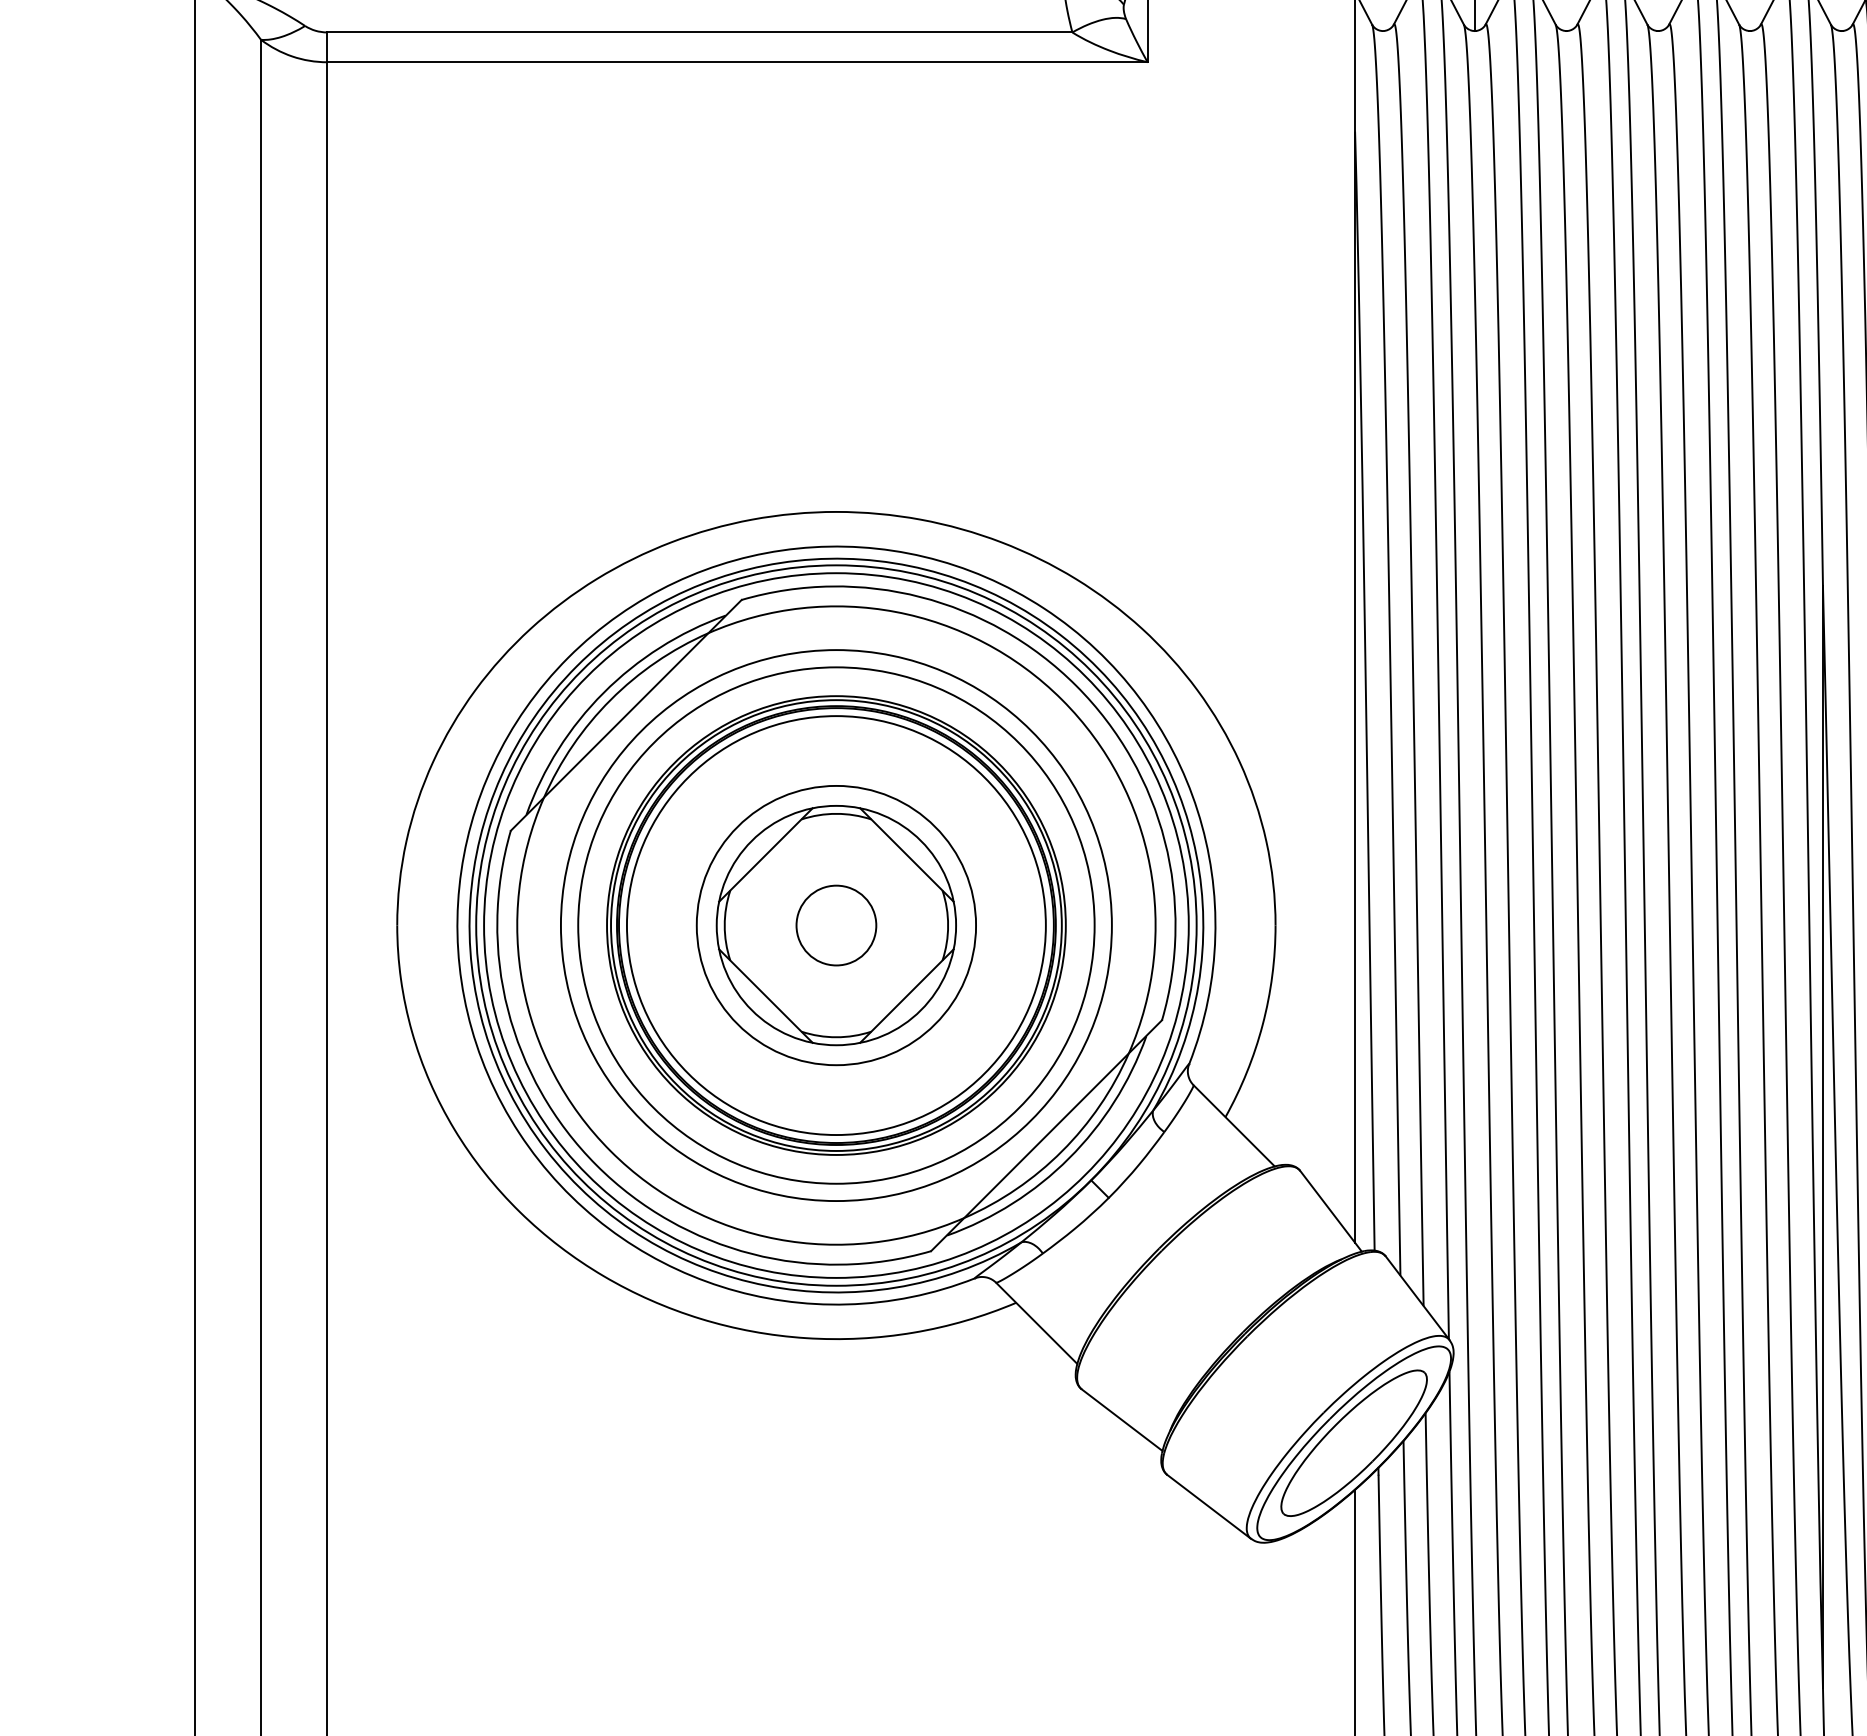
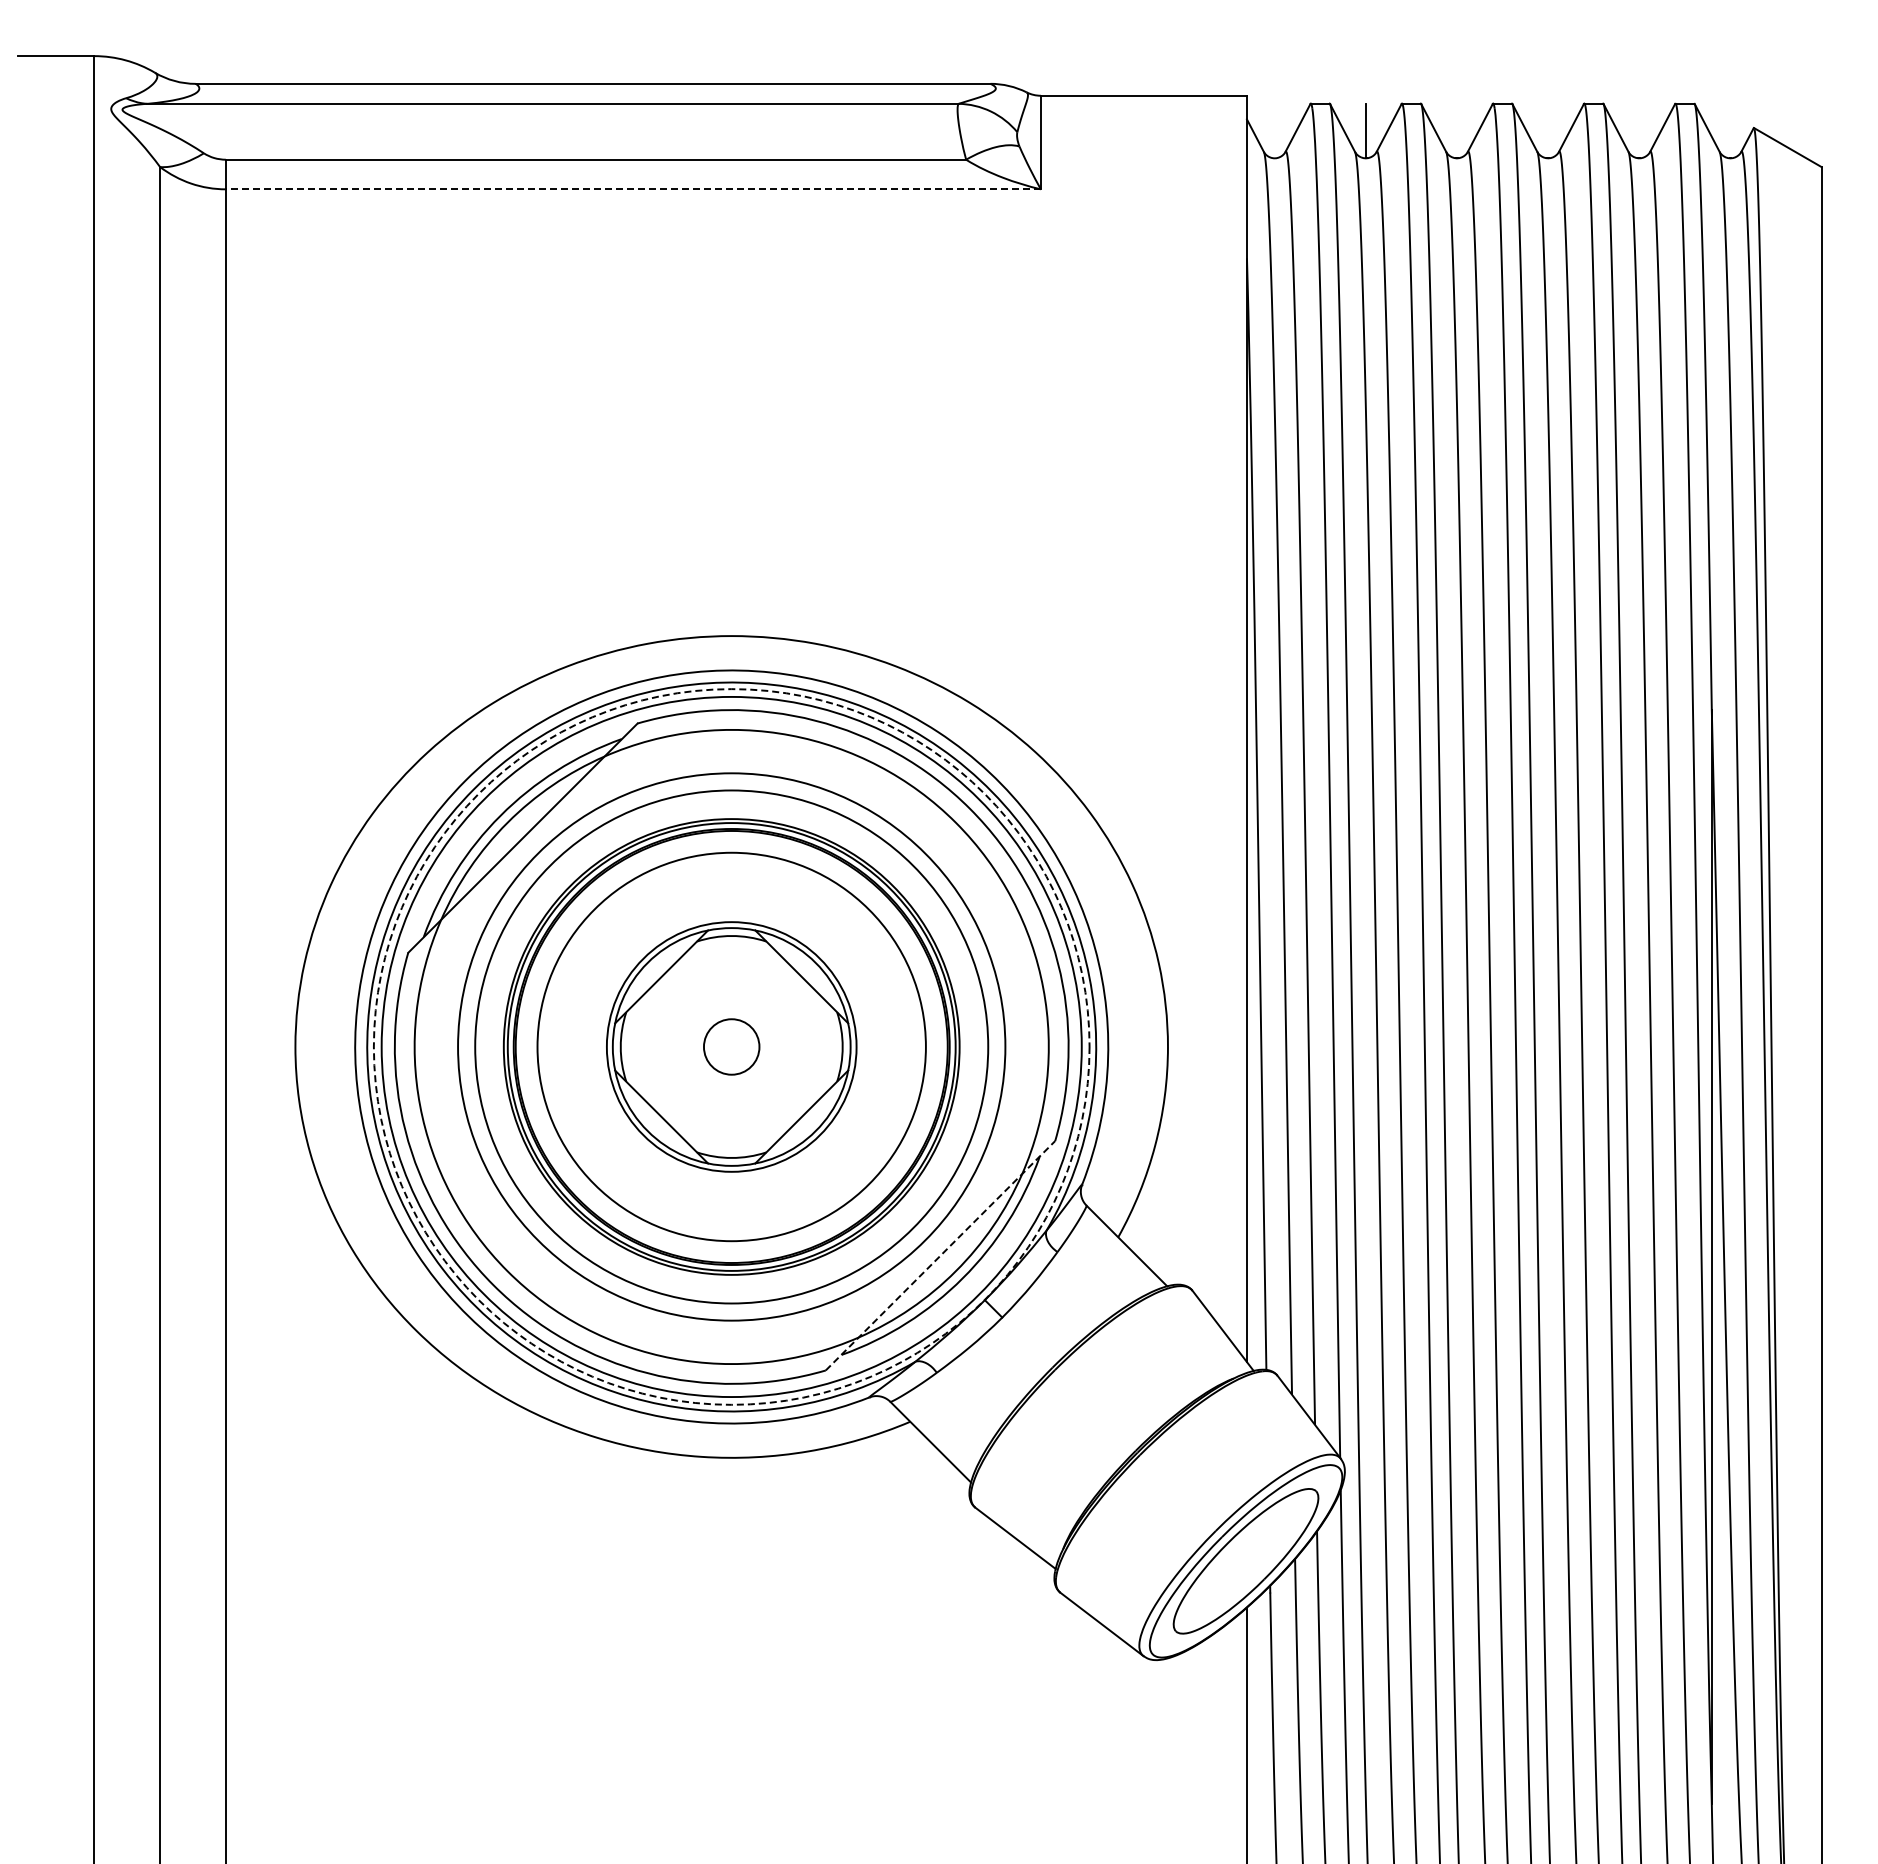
line: (737, 62) -> (633, 189), solid -> dashed
circle: (836, 925) -> (731, 1046), size x0.6
circle: (836, 925) -> (731, 1046), size x0.7
circle: (836, 925) -> (731, 1046), size x1.4
circle: (836, 925) -> (731, 1046), solid -> dashed
line: (1046, 1135) -> (940, 1255), solid -> dashed

